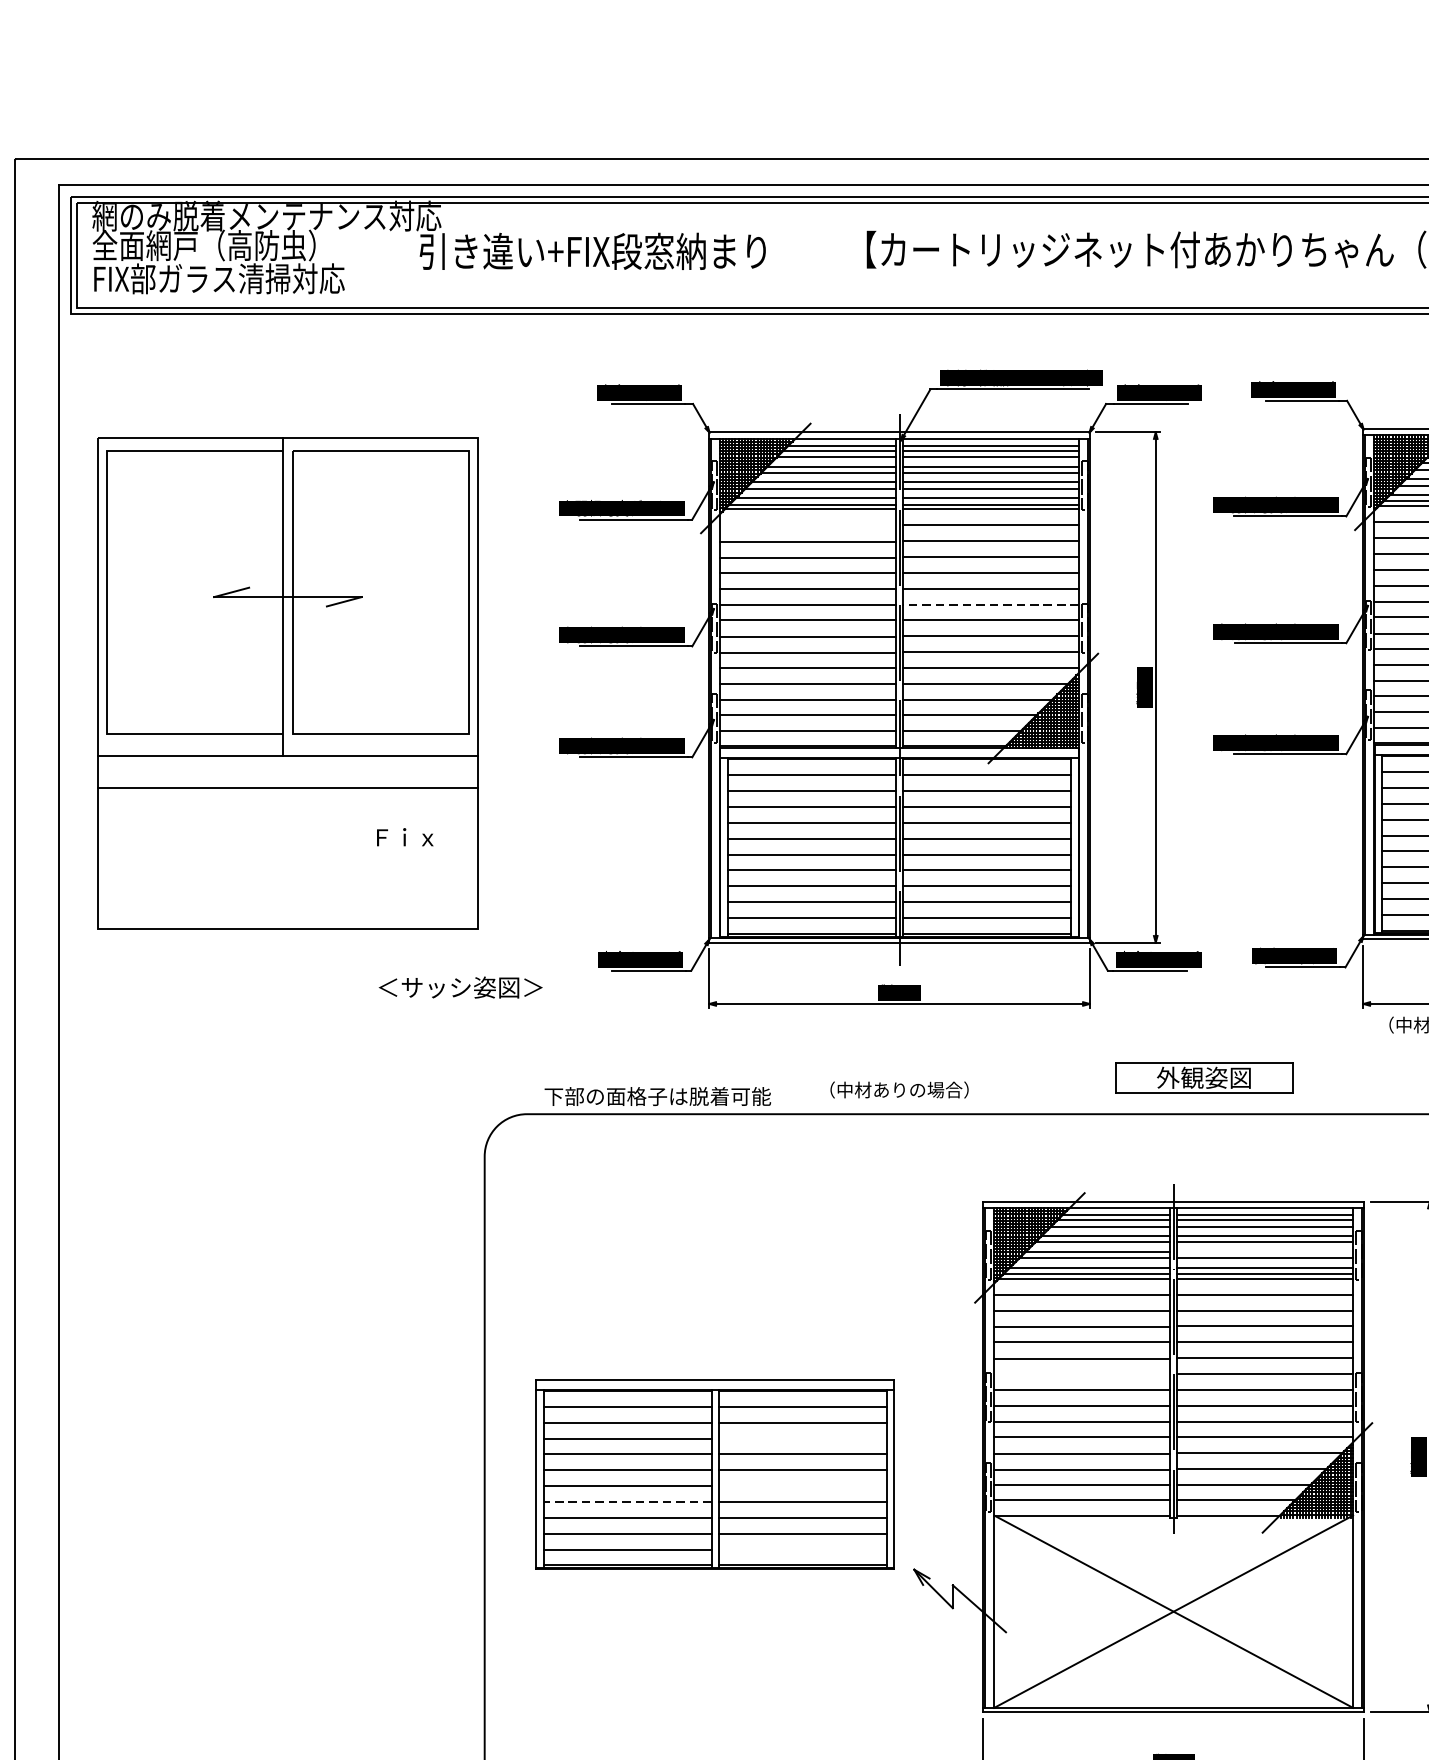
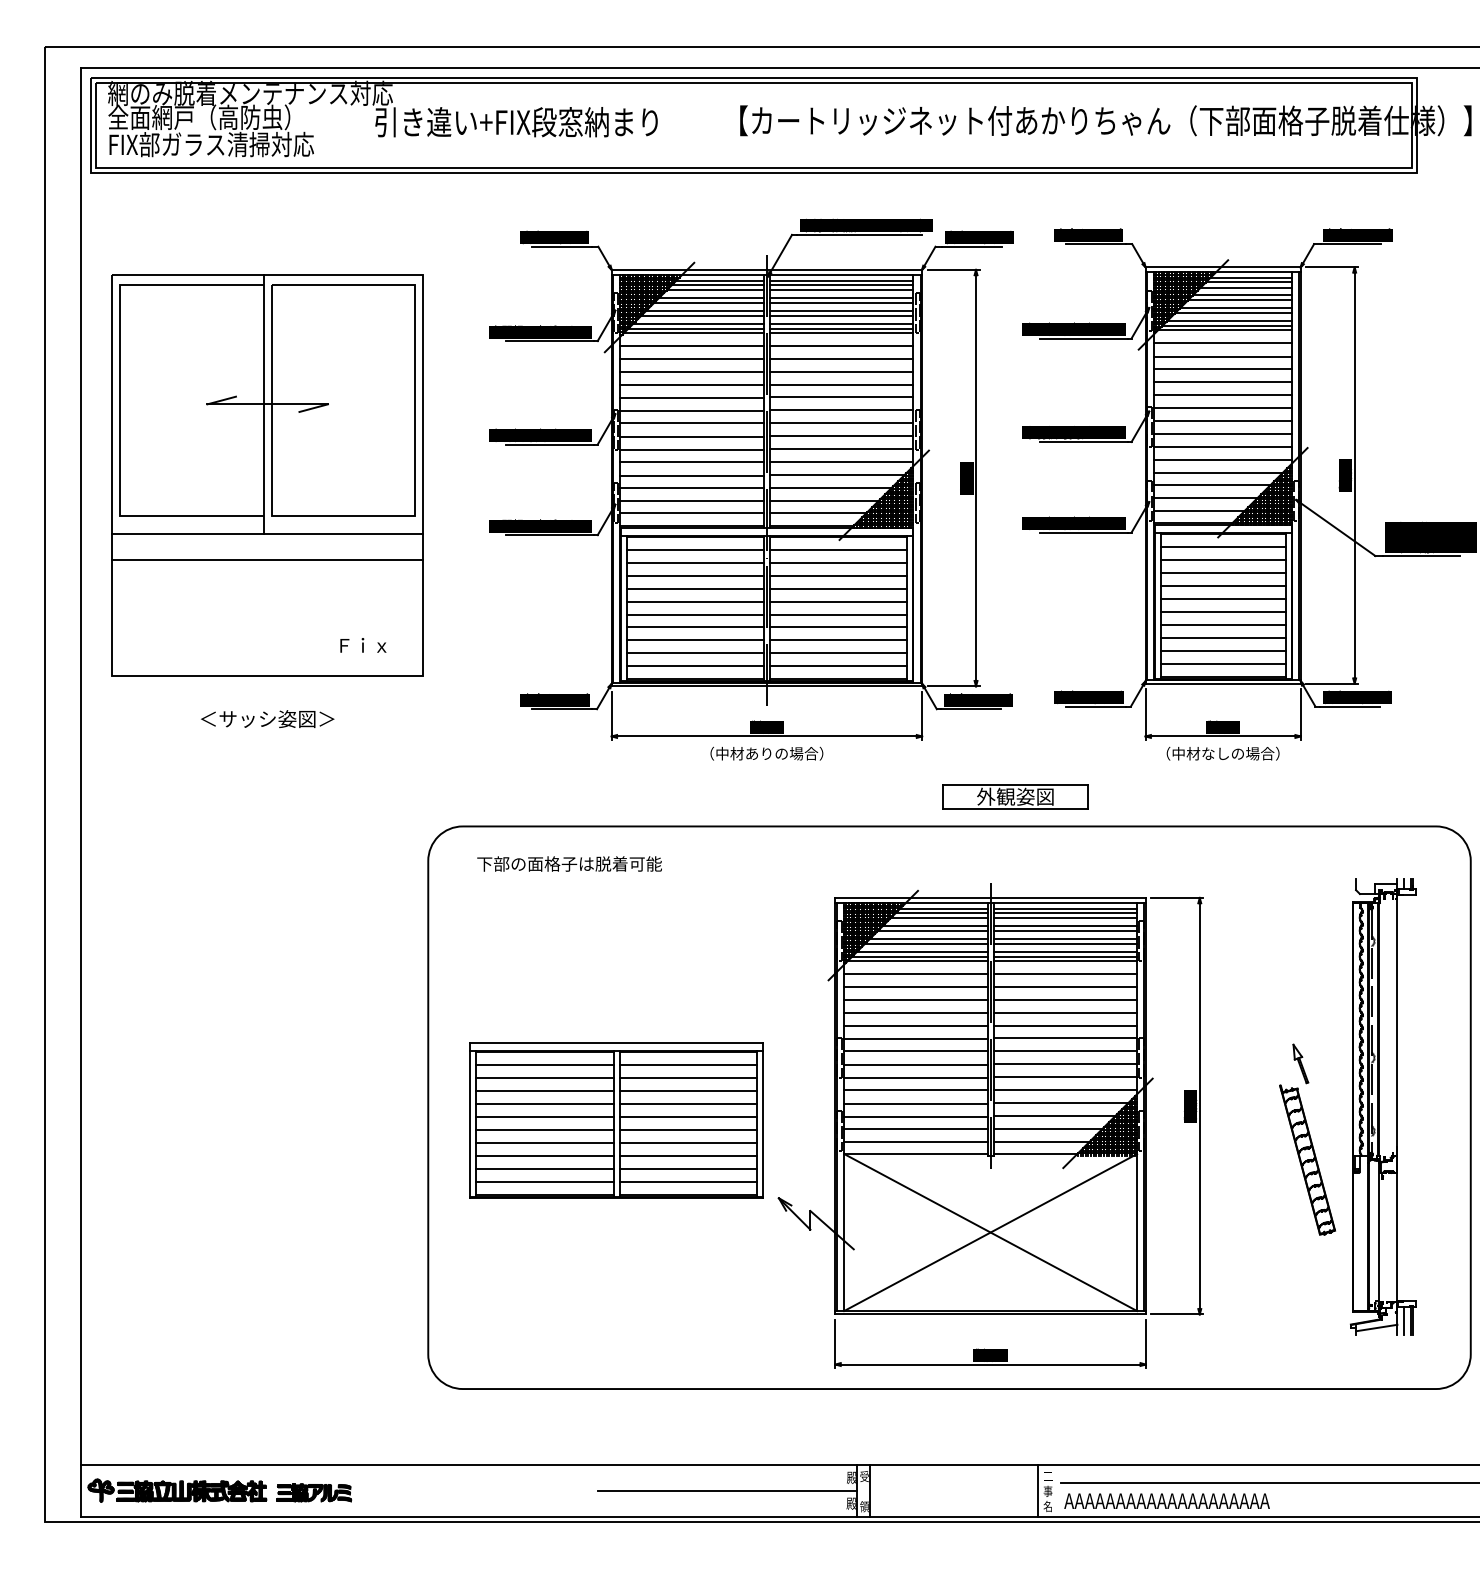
line: (807, 524) -> (691, 345), added
line: (990, 604) -> (841, 410), dashed -> solid
text: (405, 837) -> (363, 645), moved
text: (460, 986) -> (267, 718), moved
text: (899, 1089) -> (766, 753), moved
text: (657, 1095) -> (569, 863), moved
line: (1265, 1251) -> (1065, 938), added
line: (1081, 1373) -> (915, 1038), added
line: (802, 1438) -> (687, 1091), added
line: (802, 1486) -> (687, 1130), added
line: (627, 1502) -> (544, 1143), dashed -> solid
line: (802, 1549) -> (687, 1181), added

